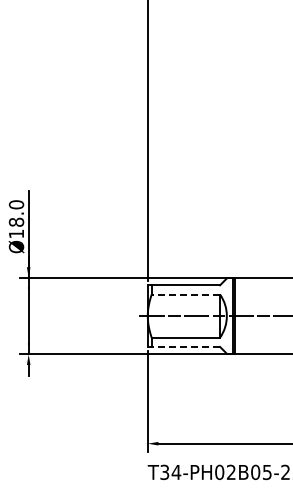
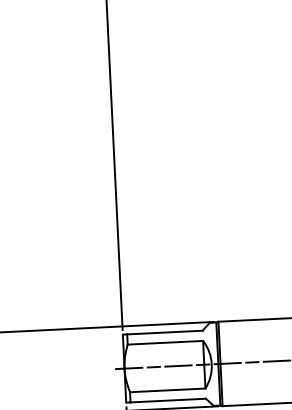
line: (185, 294) -> (164, 342), dashed -> solid
line: (185, 346) -> (167, 400), dashed -> solid

